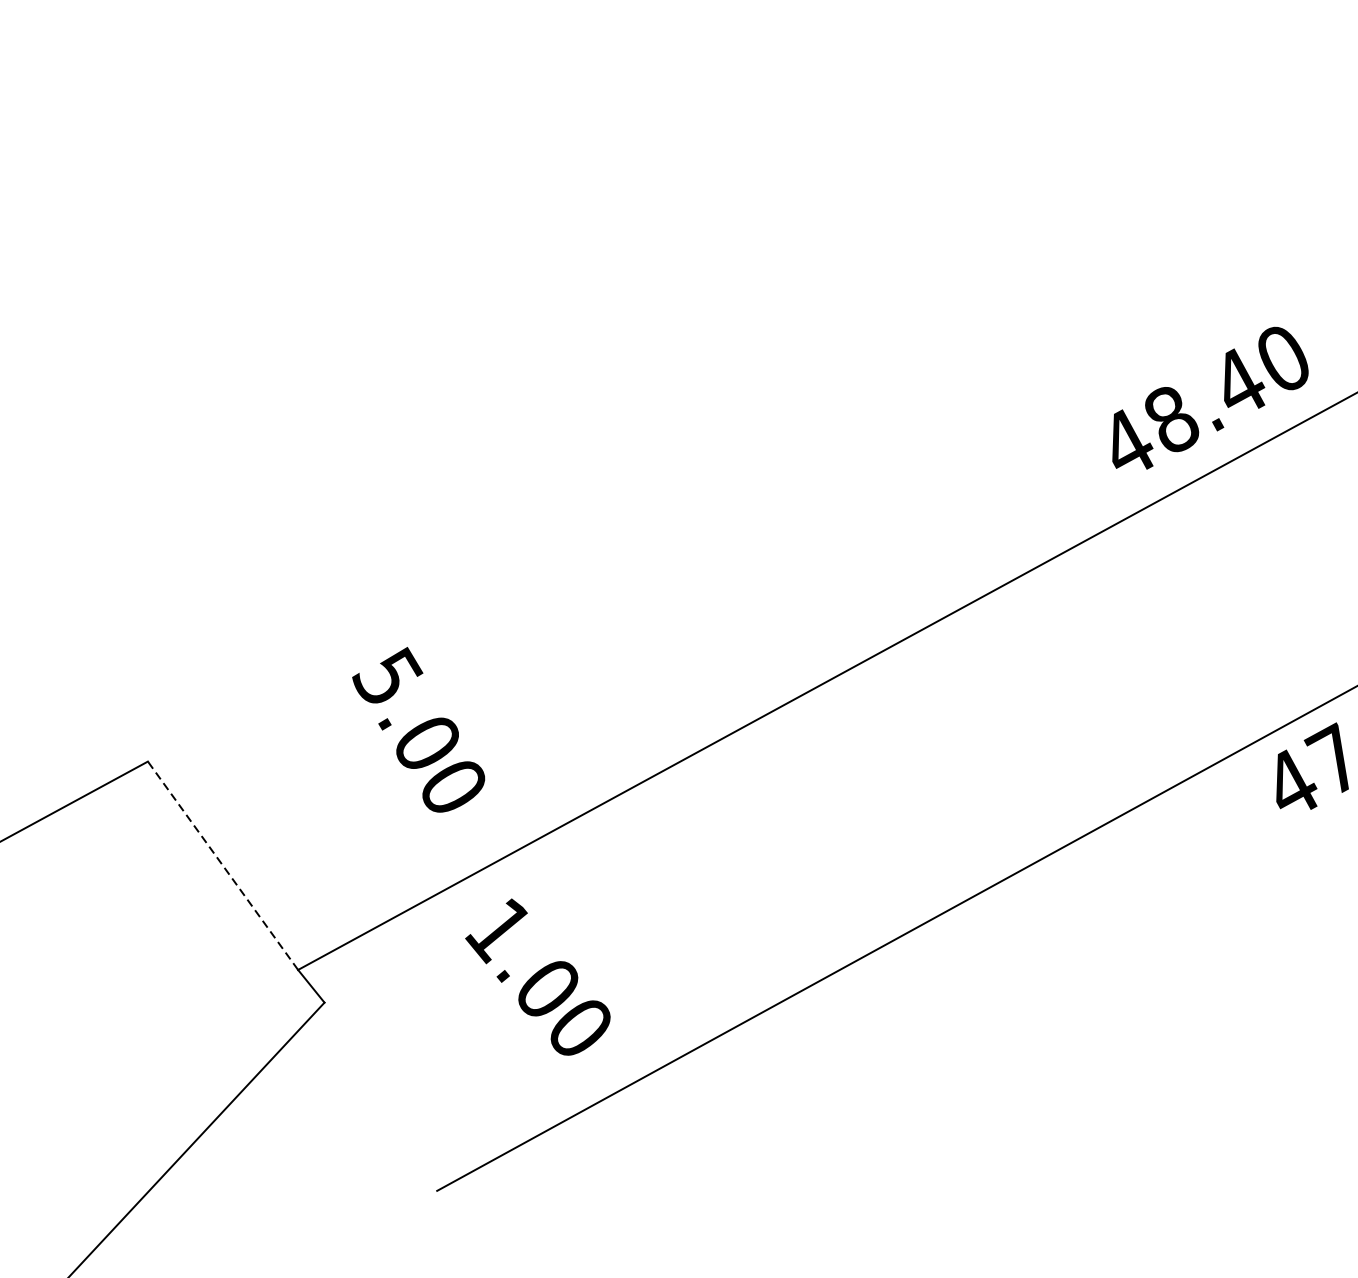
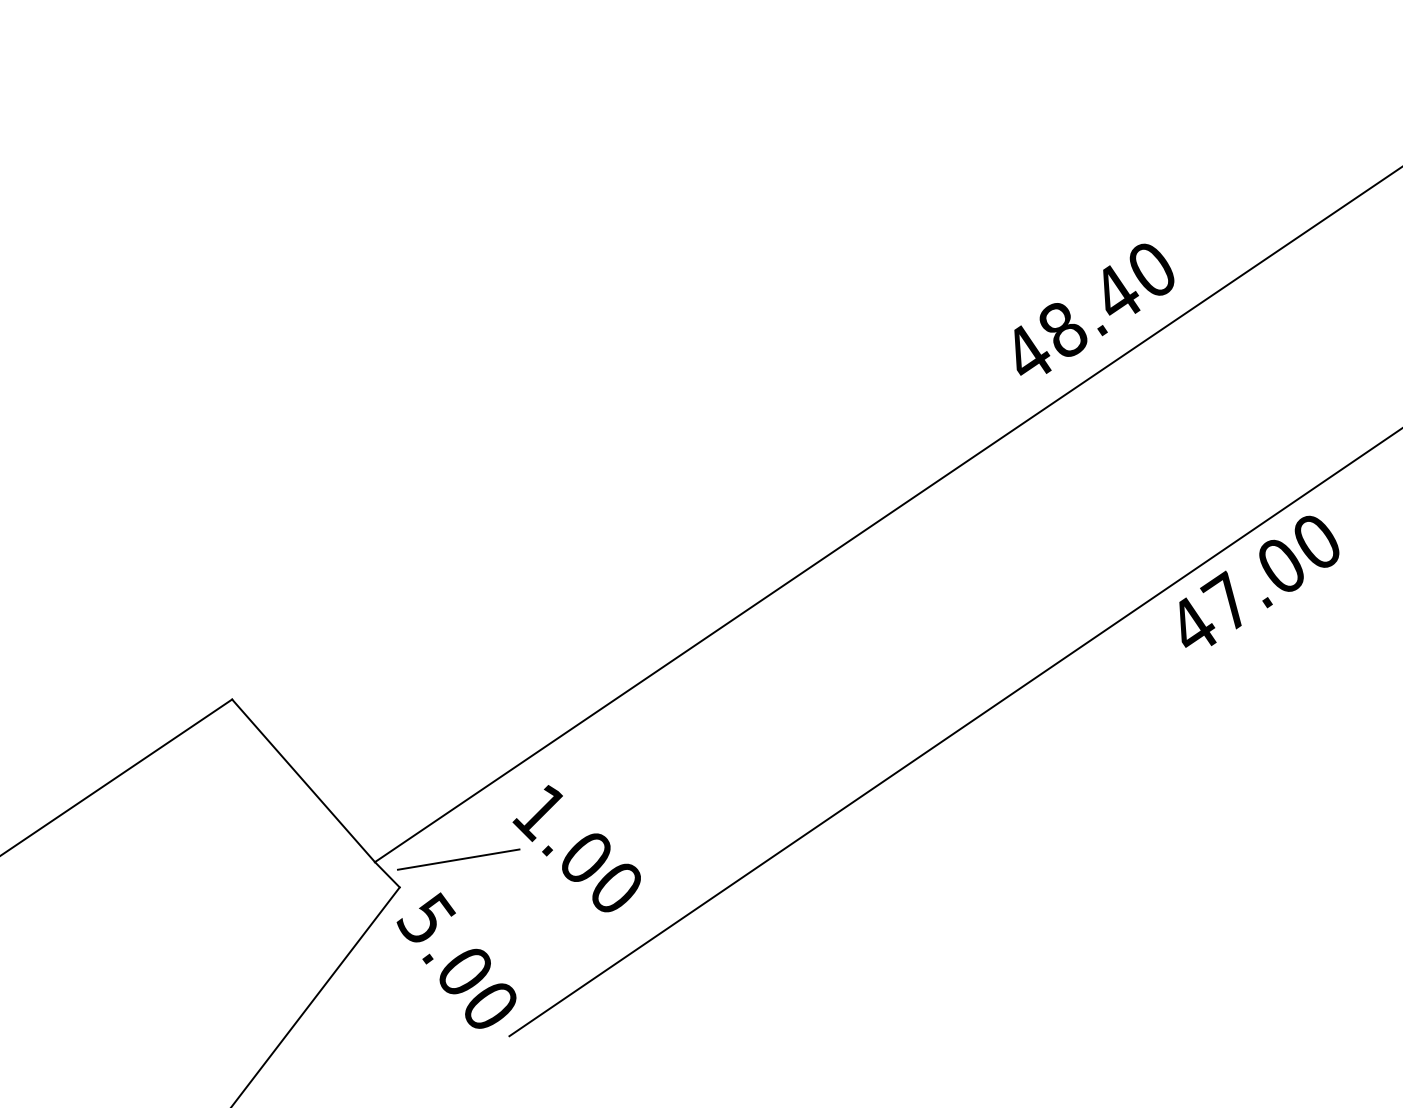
text: (418, 729) -> (456, 960), moved
line: (222, 865) -> (303, 780), dashed -> solid
line: (397, 976) -> (458, 859), added

